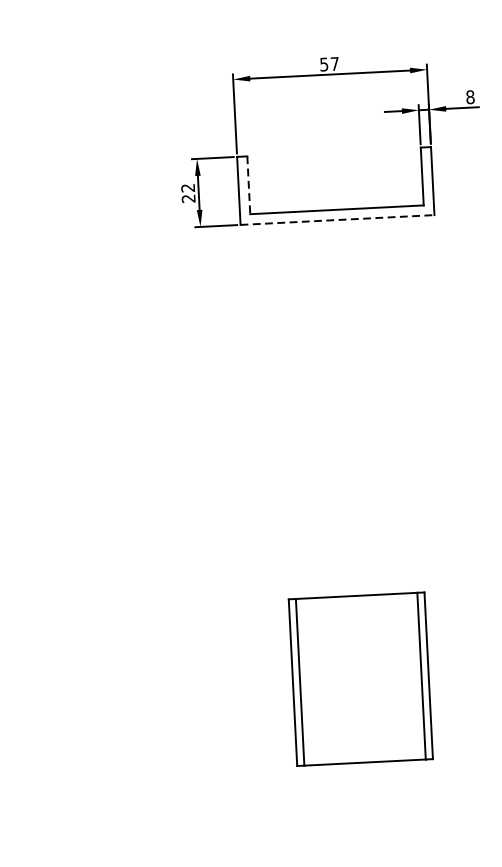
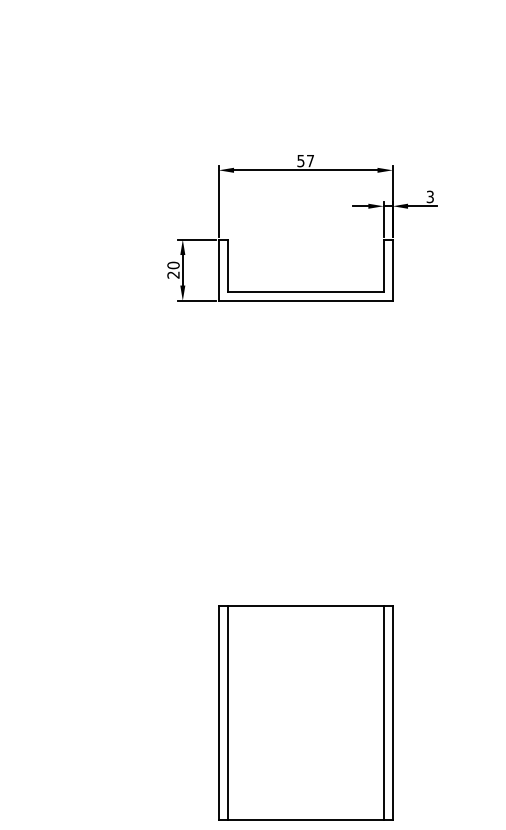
text: (470, 96) -> (430, 196), 8 -> 3
line: (248, 185) -> (227, 265), dashed -> solid
text: (188, 188) -> (173, 265), 22 -> 20
line: (338, 219) -> (306, 300), dashed -> solid
part: (360, 678) -> (305, 712), size x1.43

